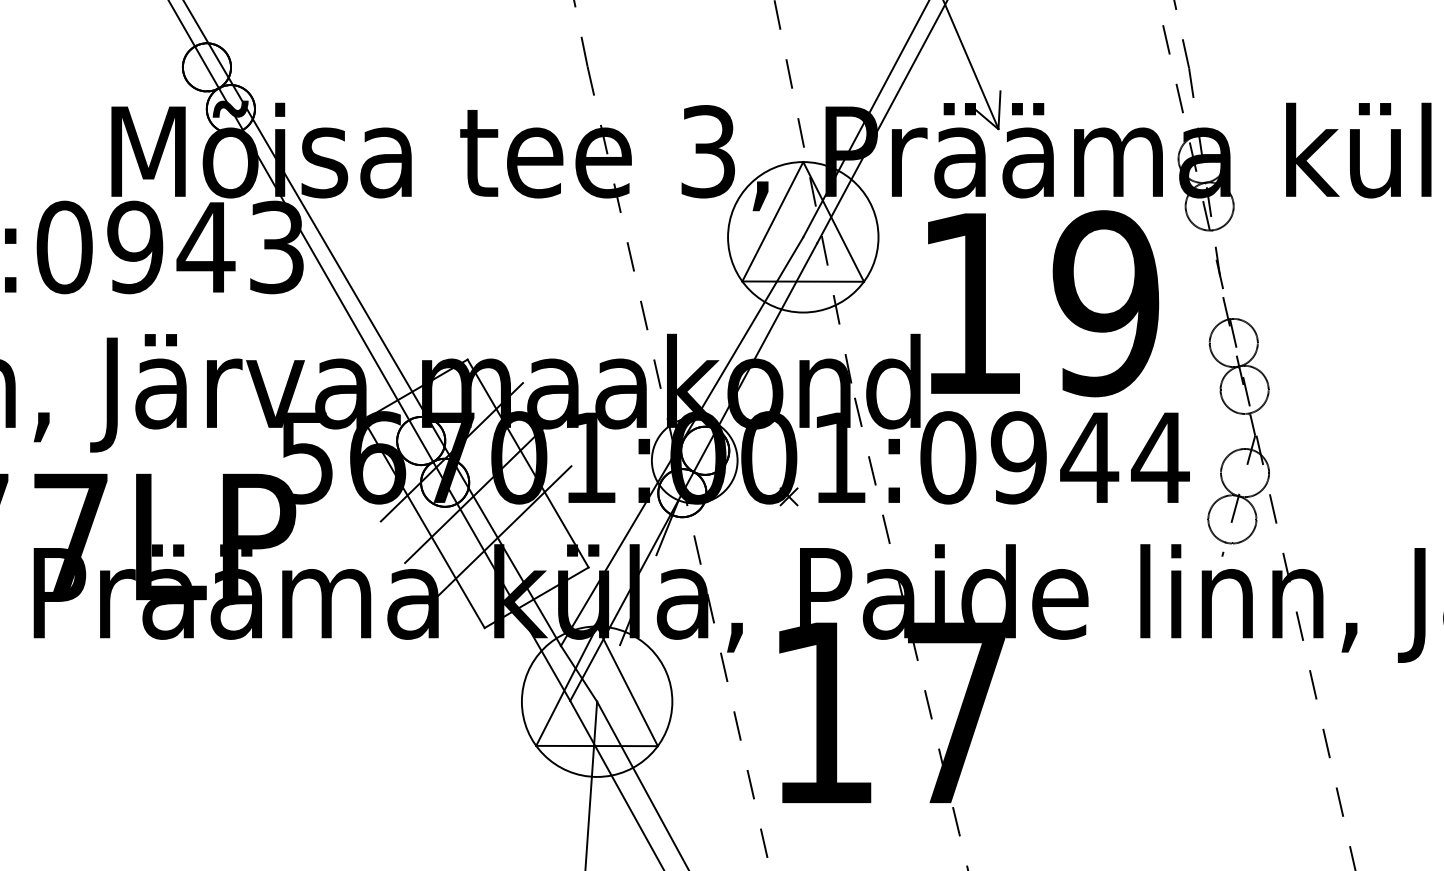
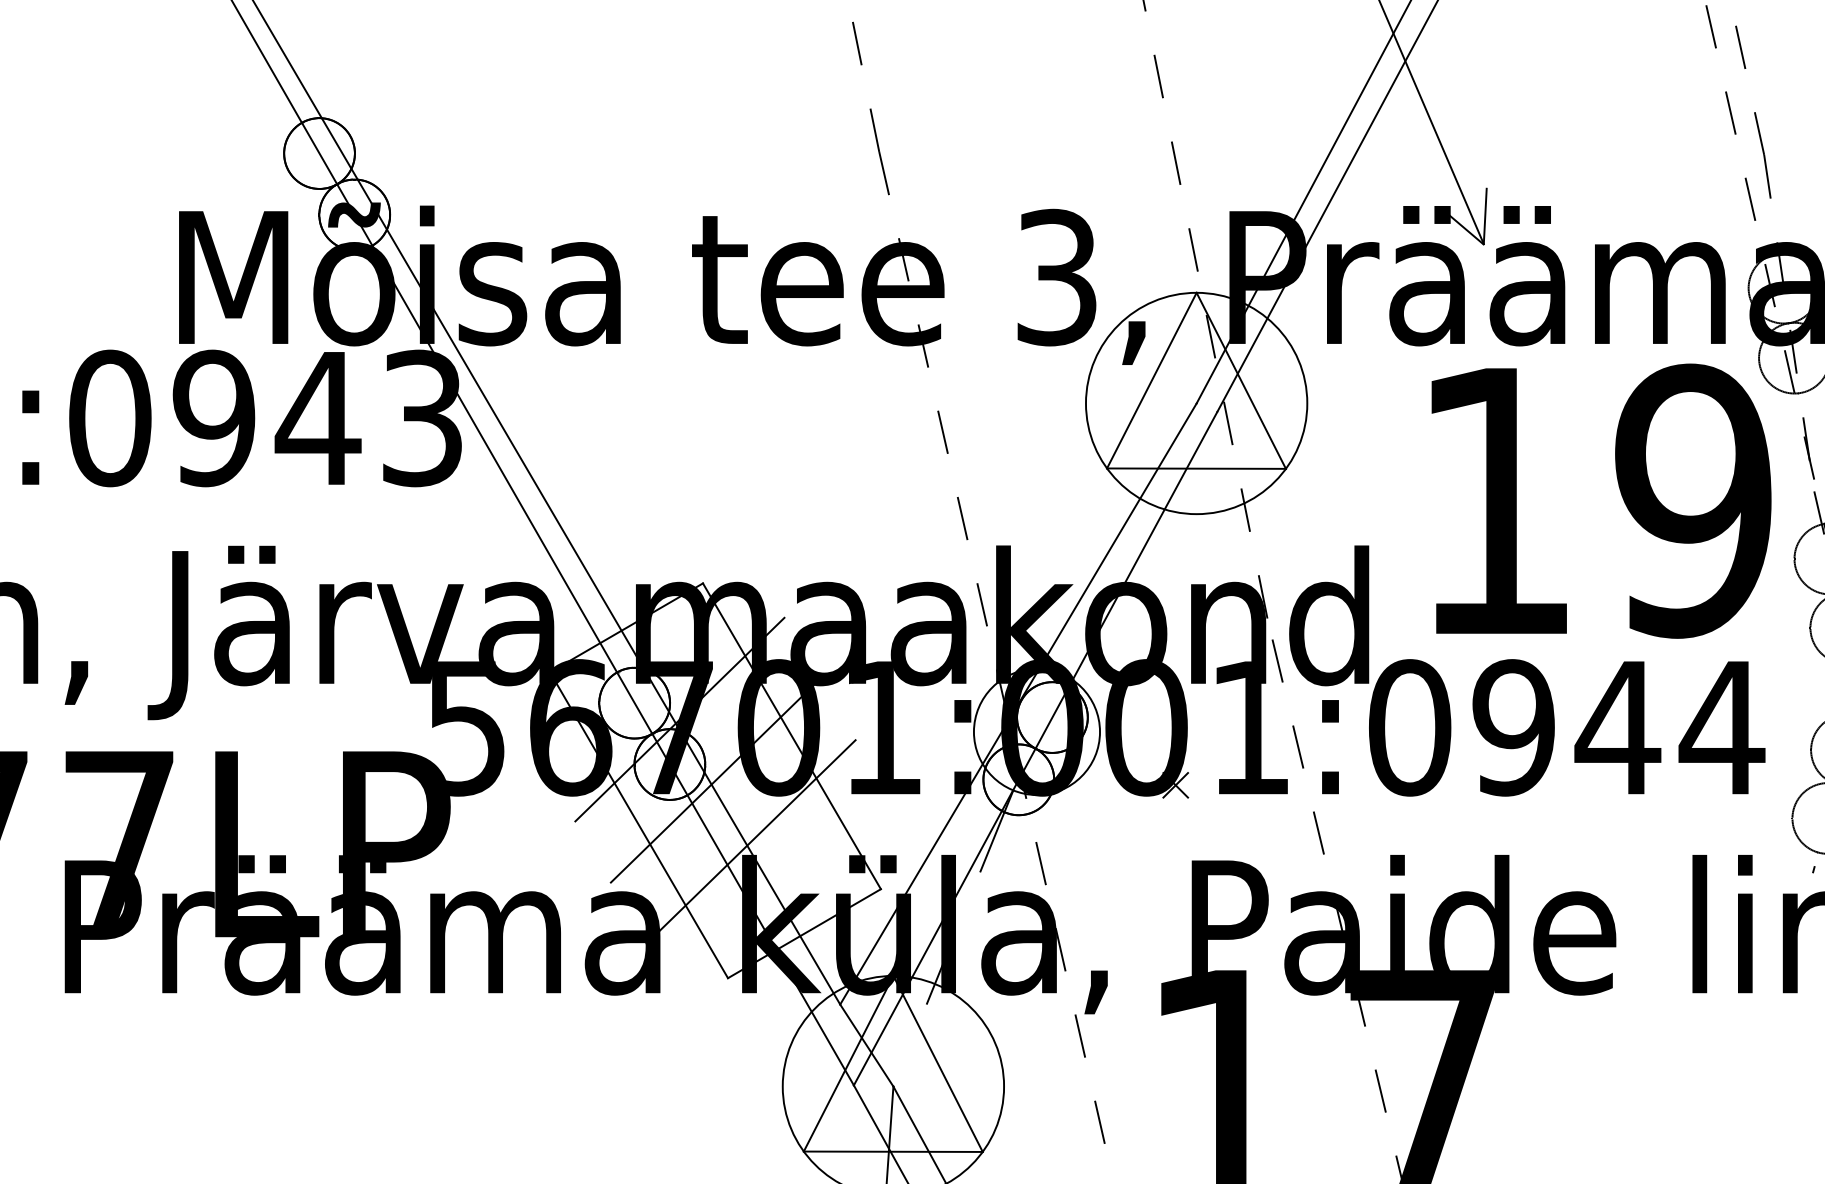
text: (1043, 303) -> (1601, 500), moved

